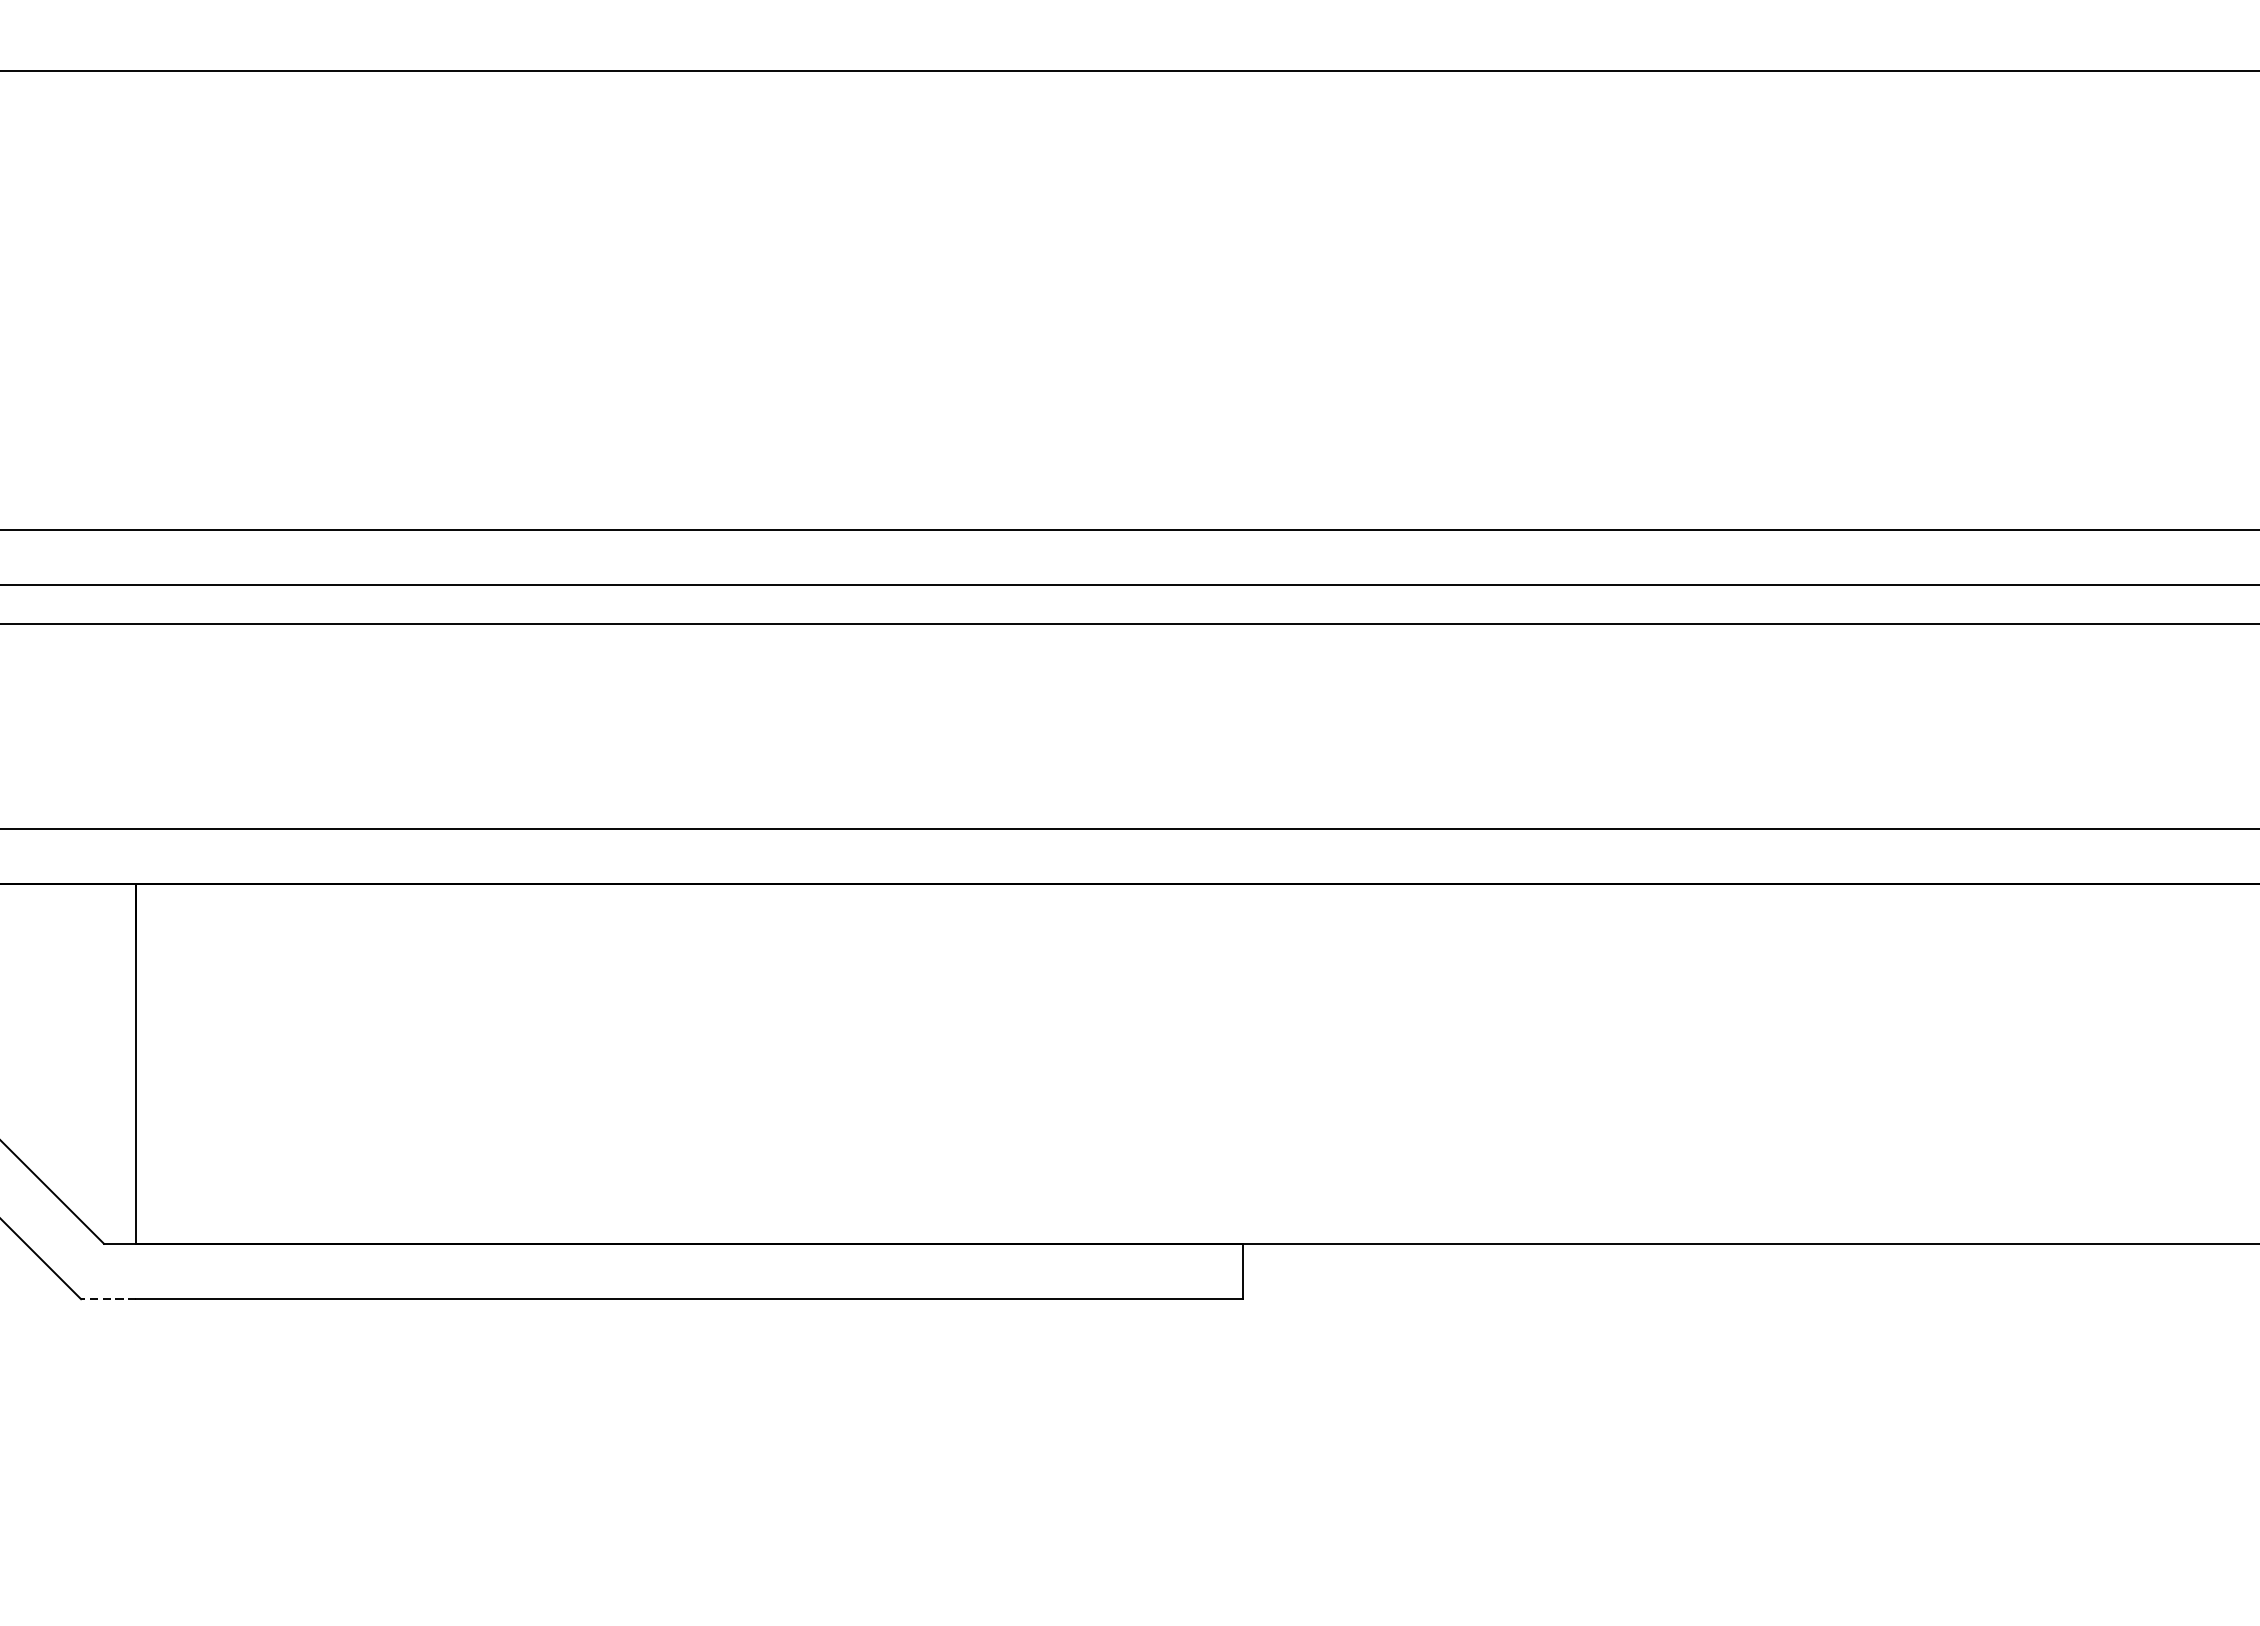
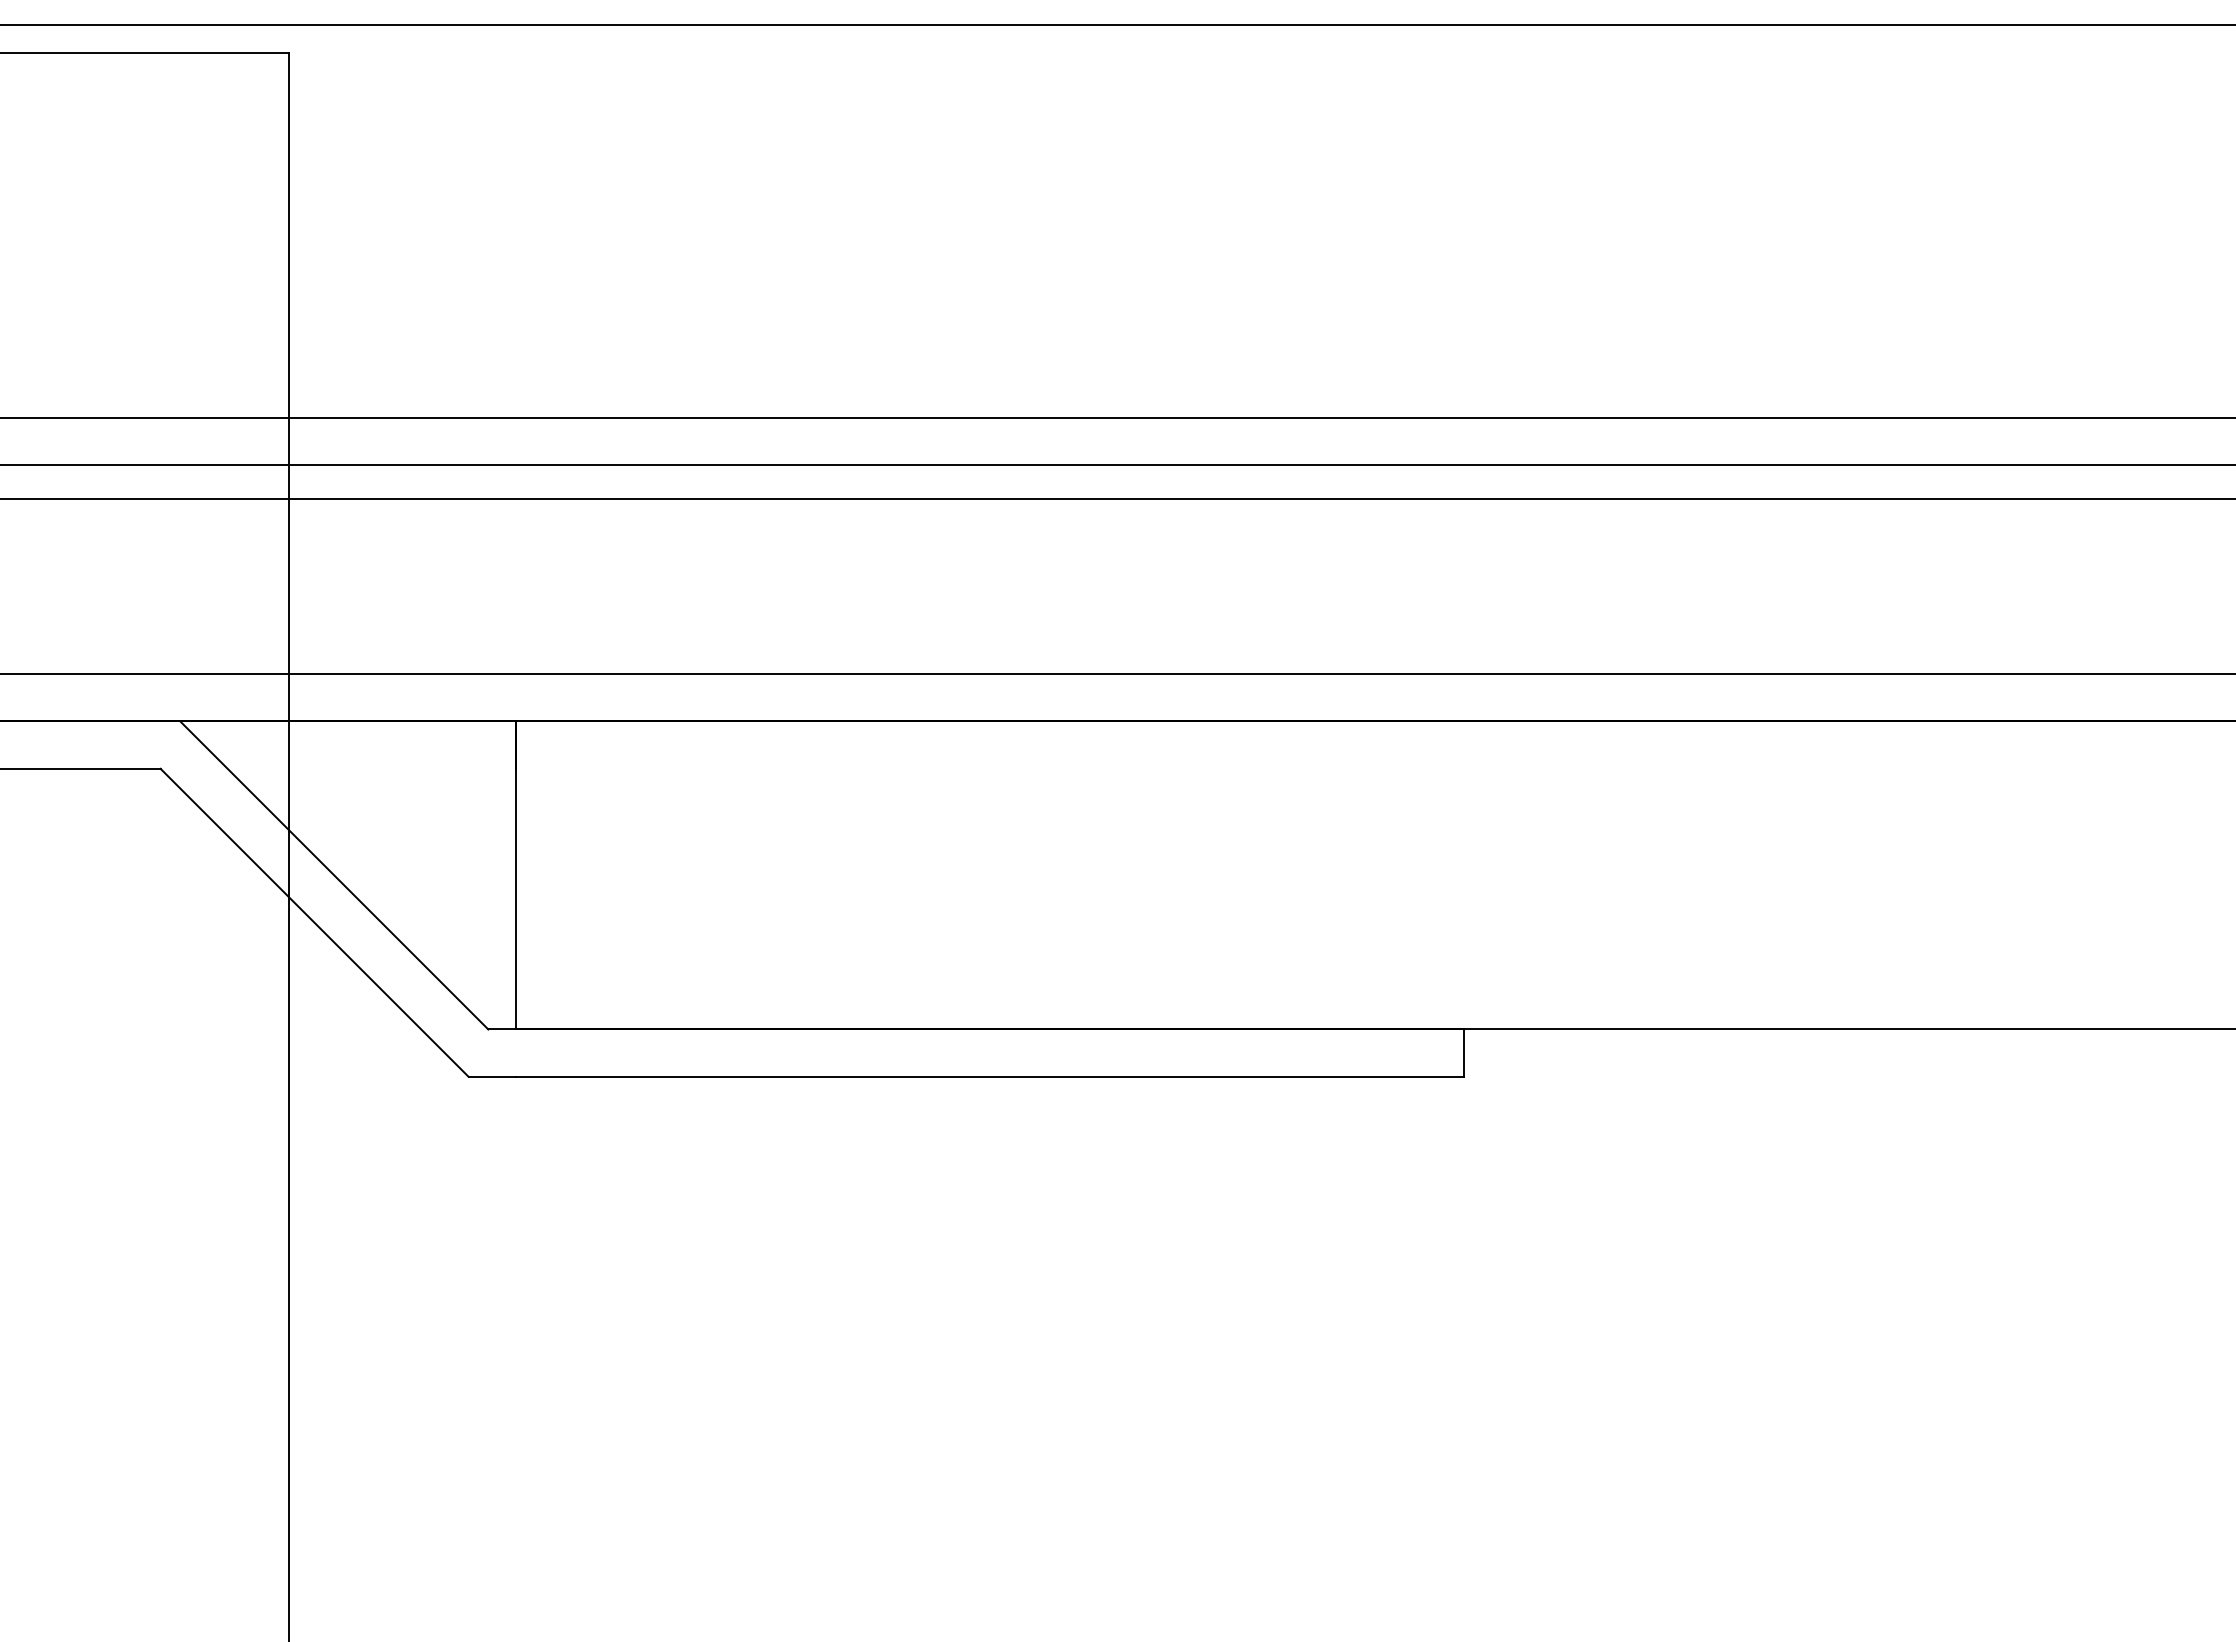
line: (108, 1298) -> (492, 1076), dashed -> solid

